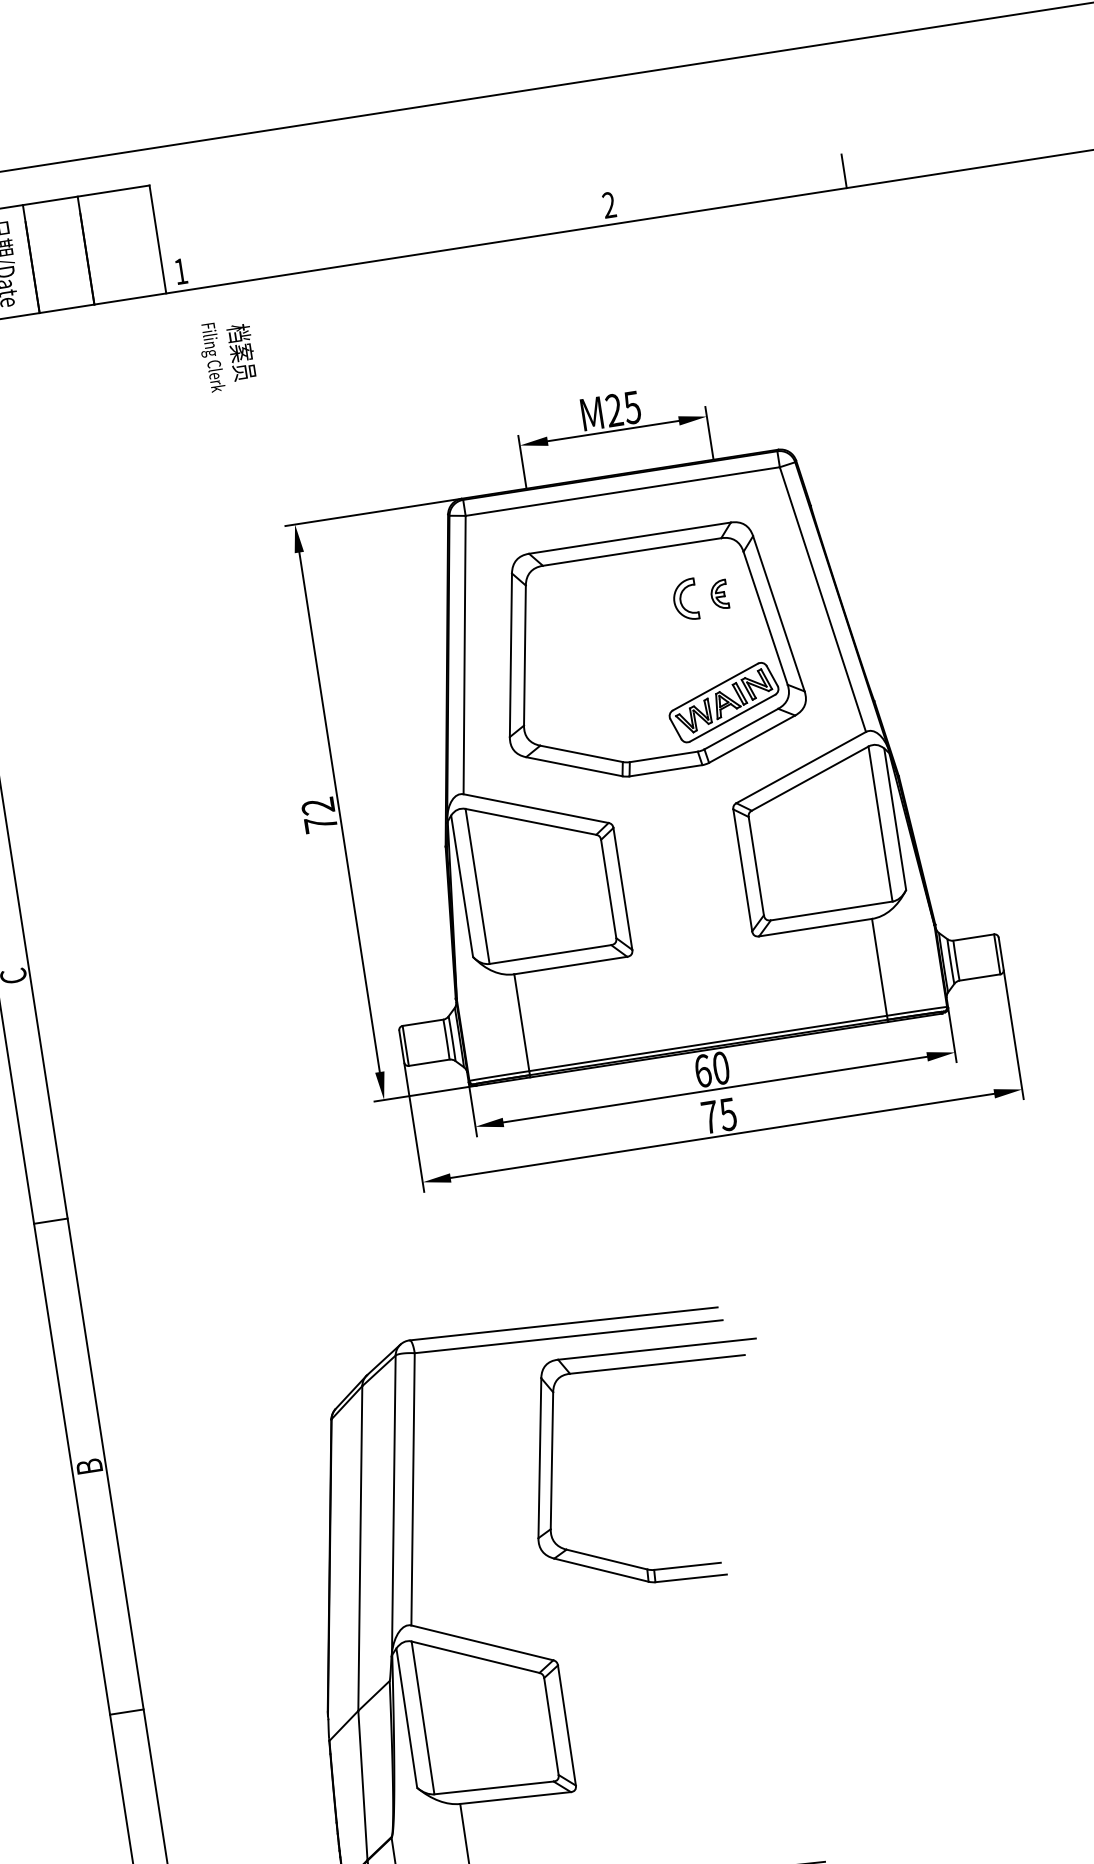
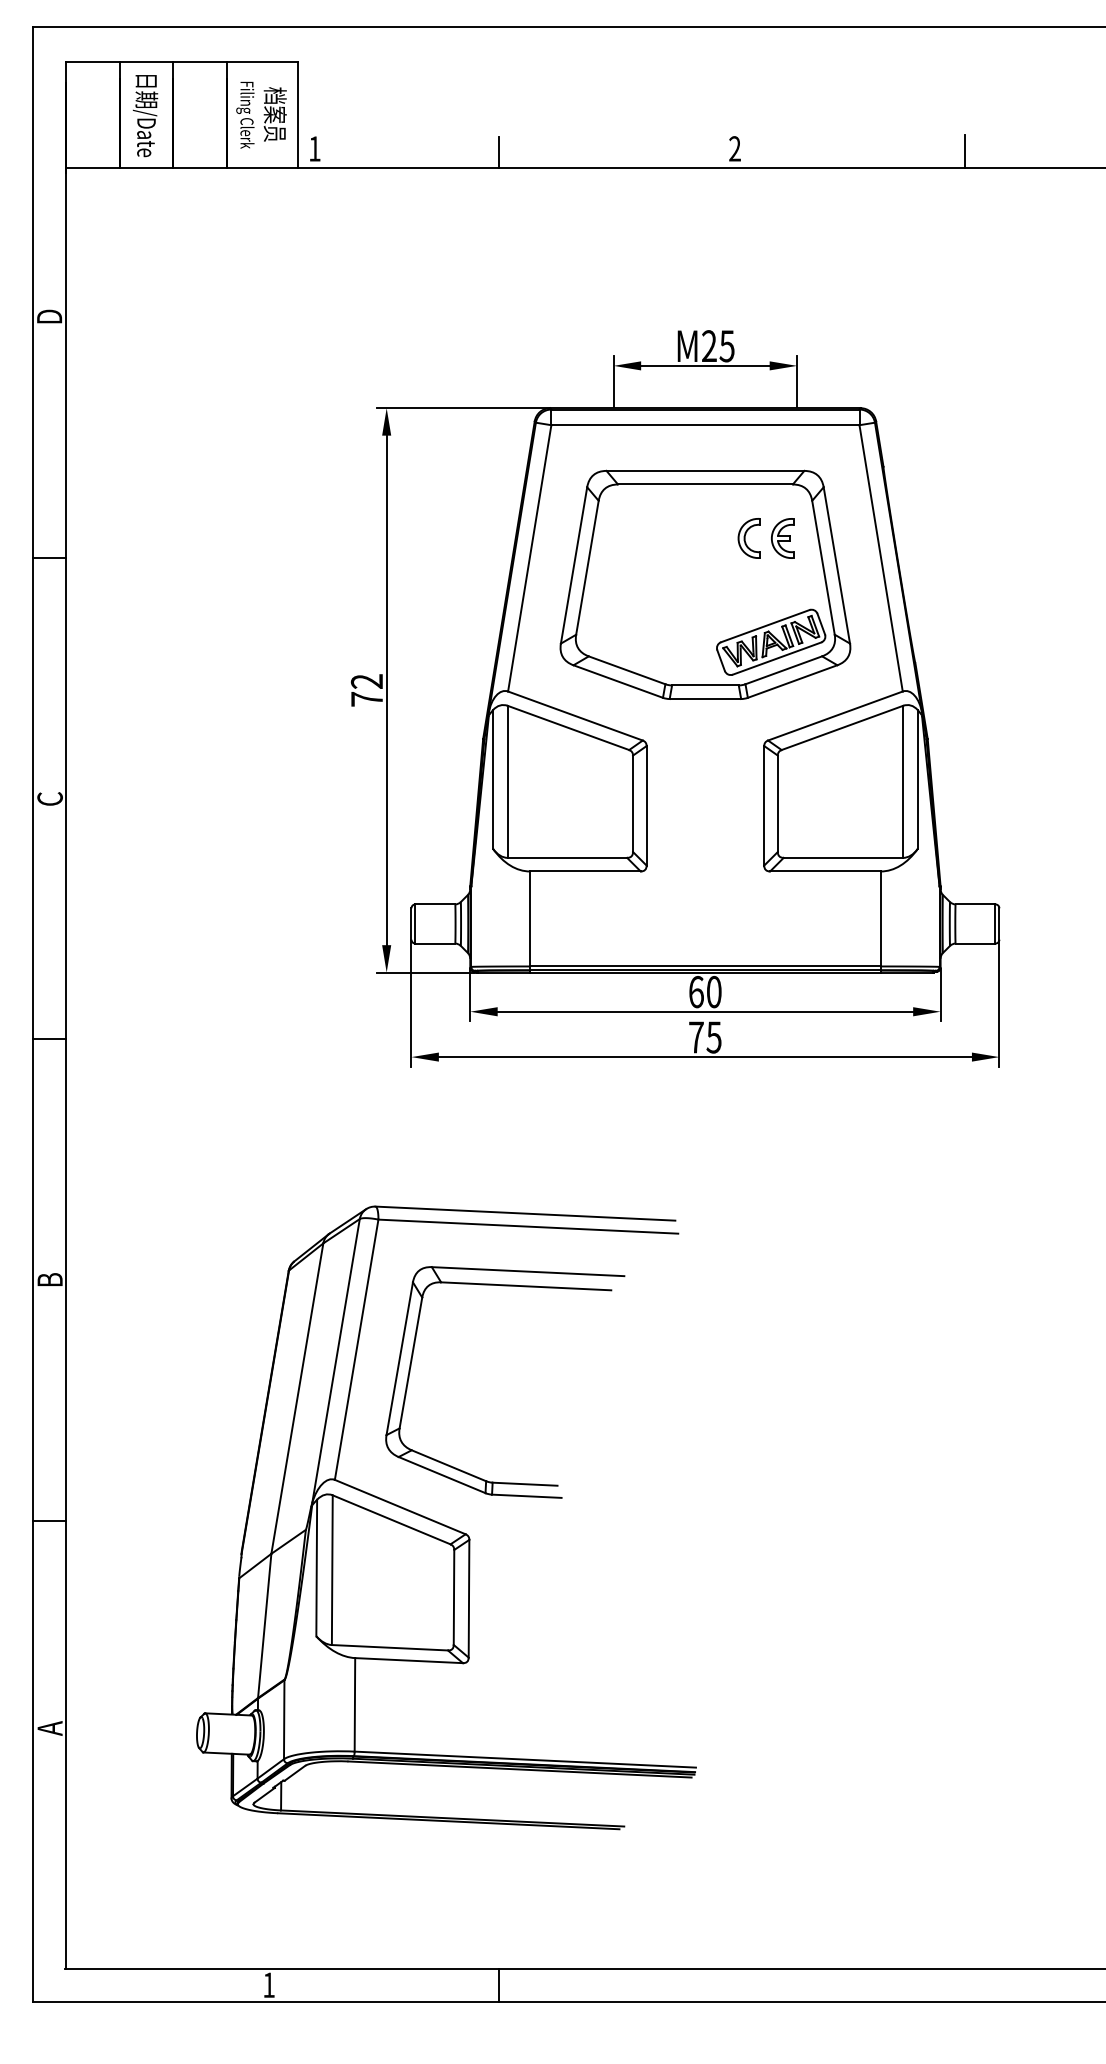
line: (369, 246) -> (499, 152), added
text: (227, 354) -> (261, 114), moved
part: (719, 594) -> (782, 538), size x1.43
part: (553, 1465) -> (411, 1367), moved

